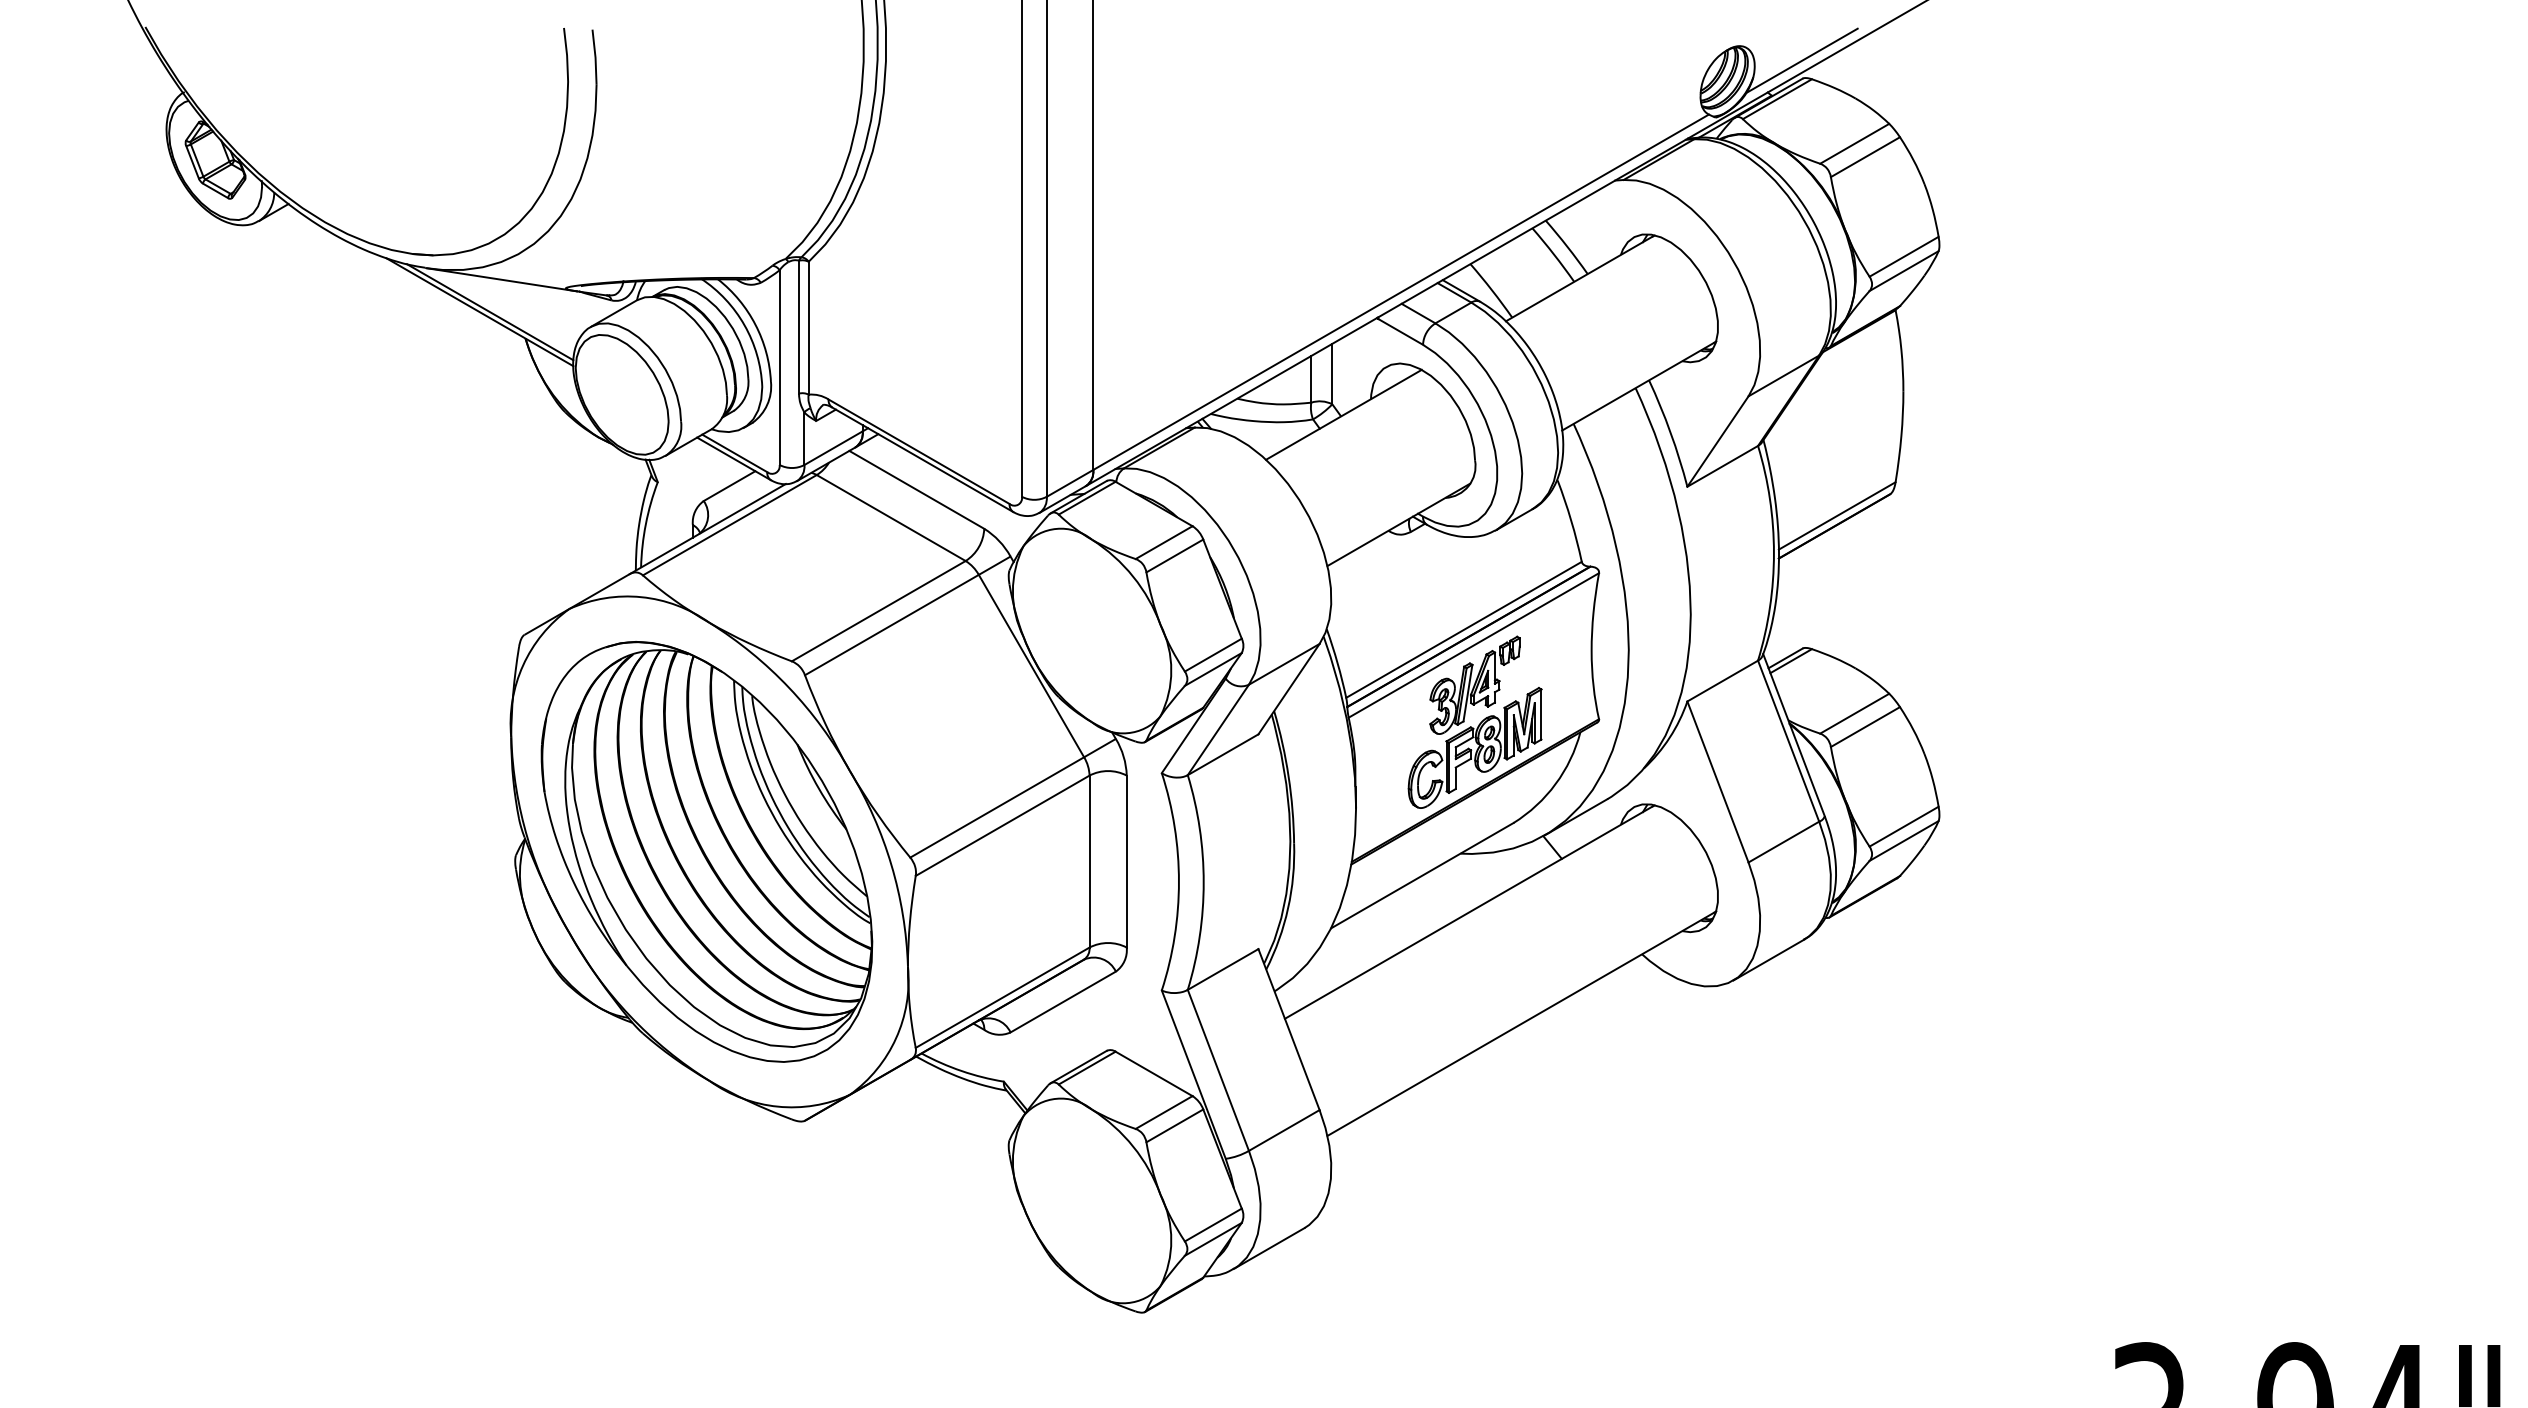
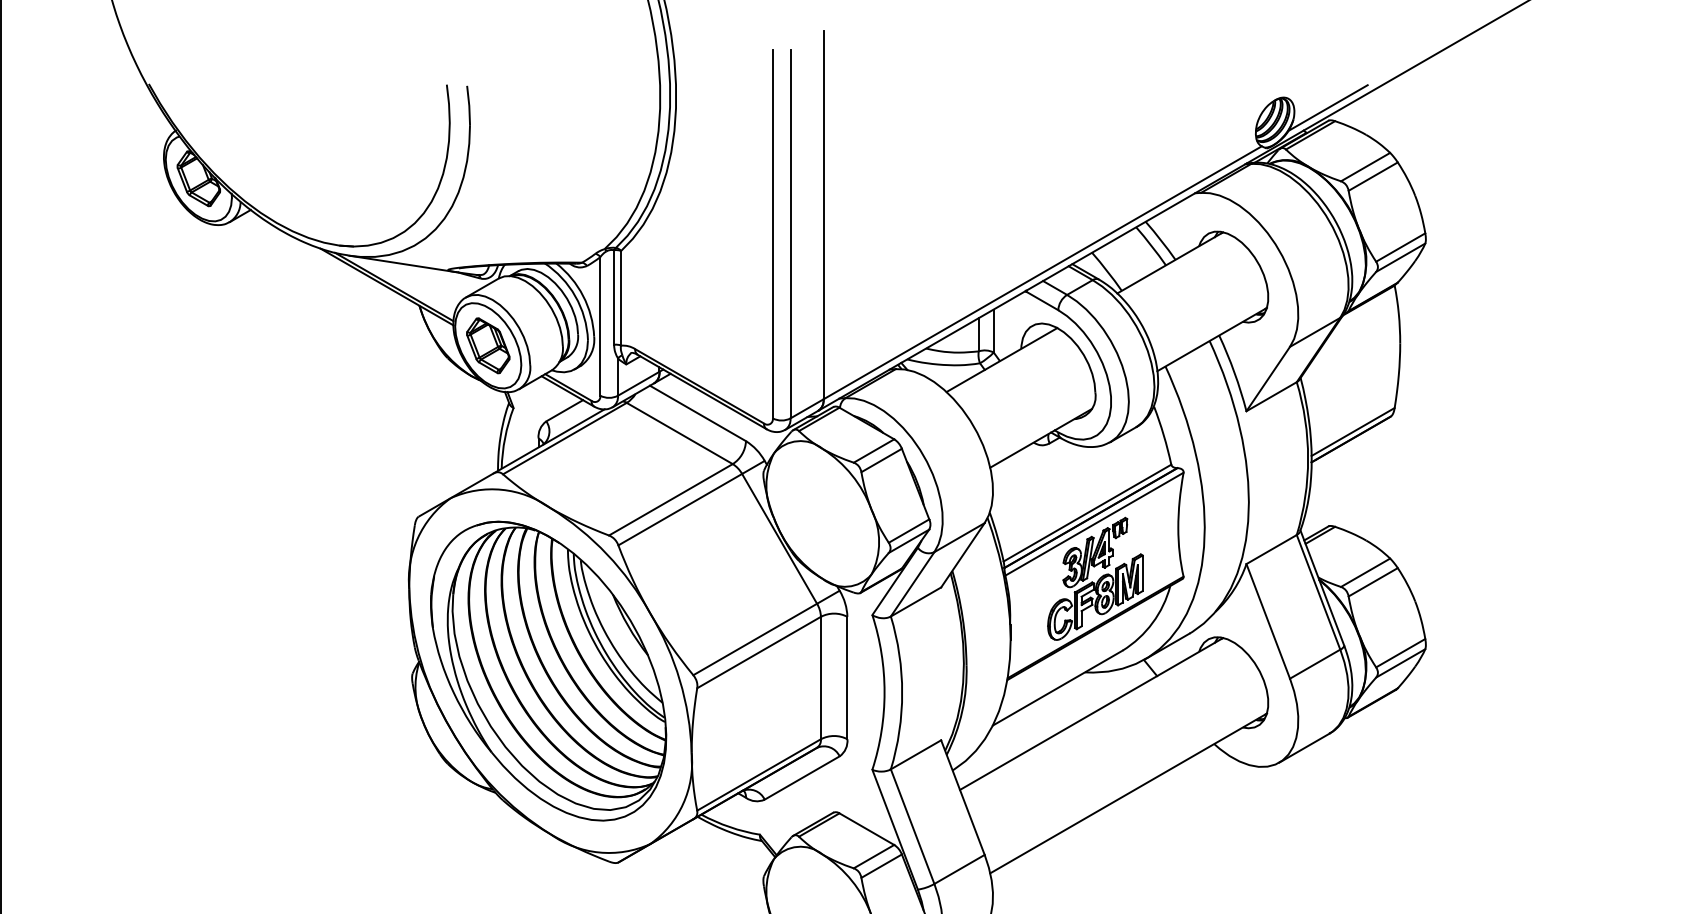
part: (621, 394) -> (487, 345), added

